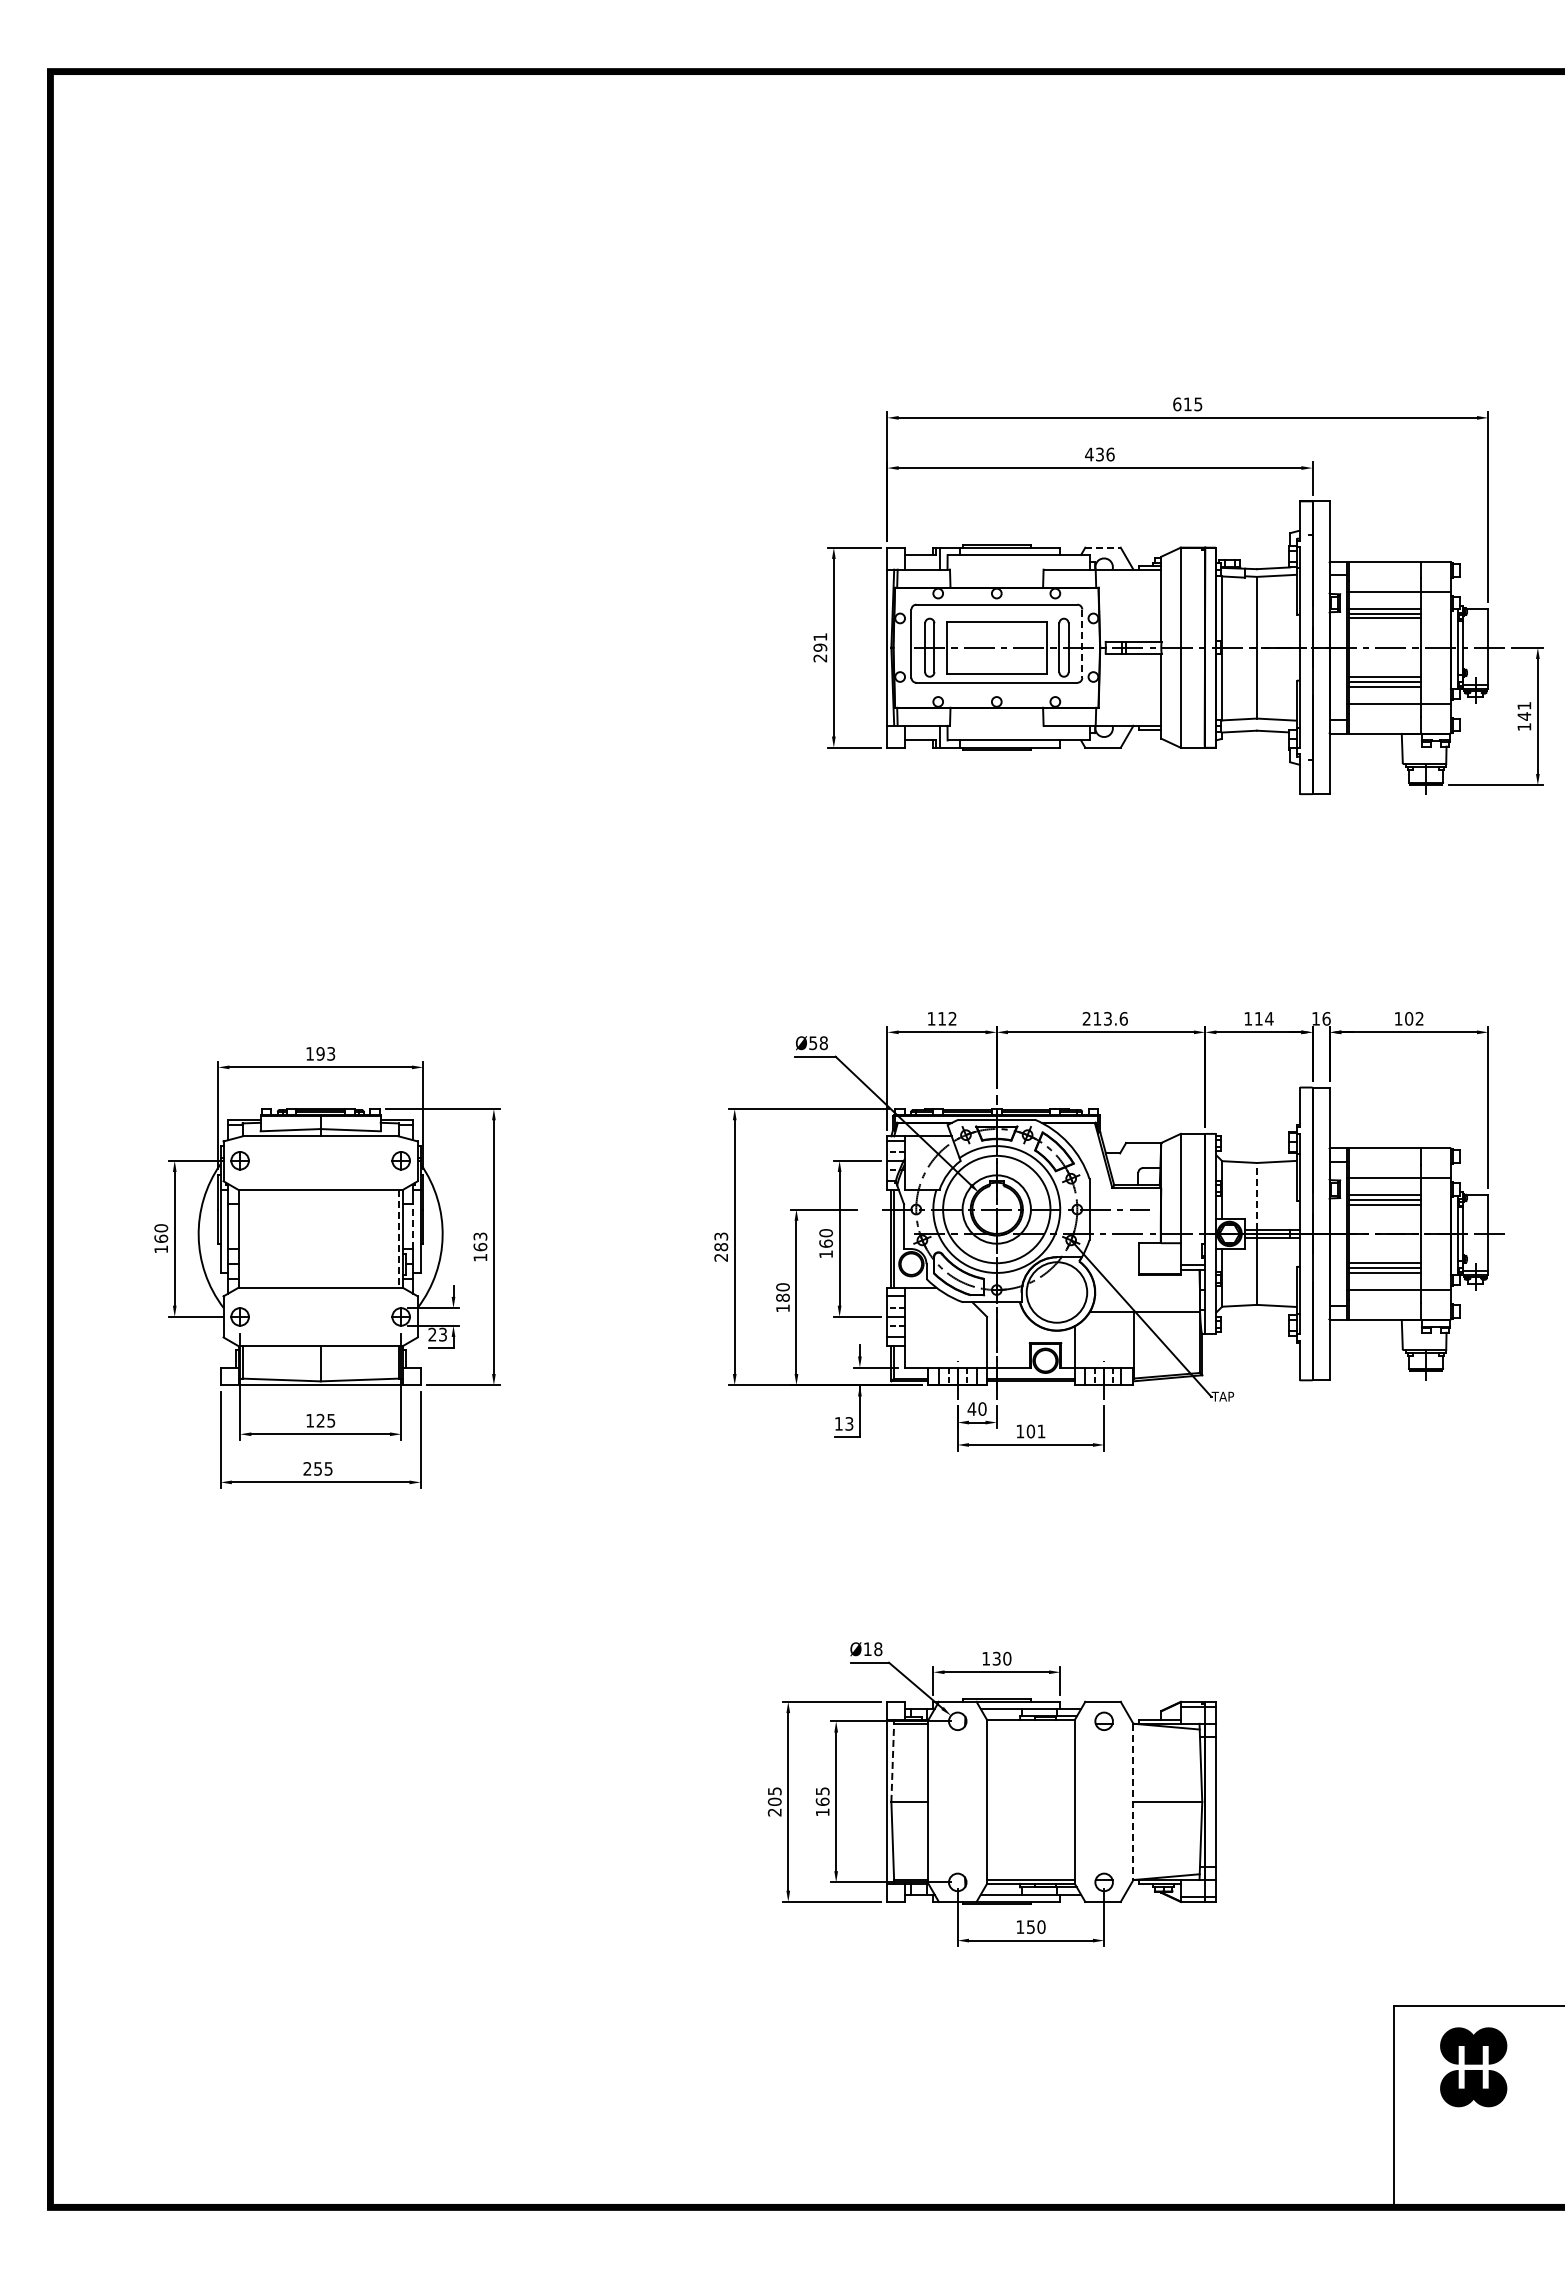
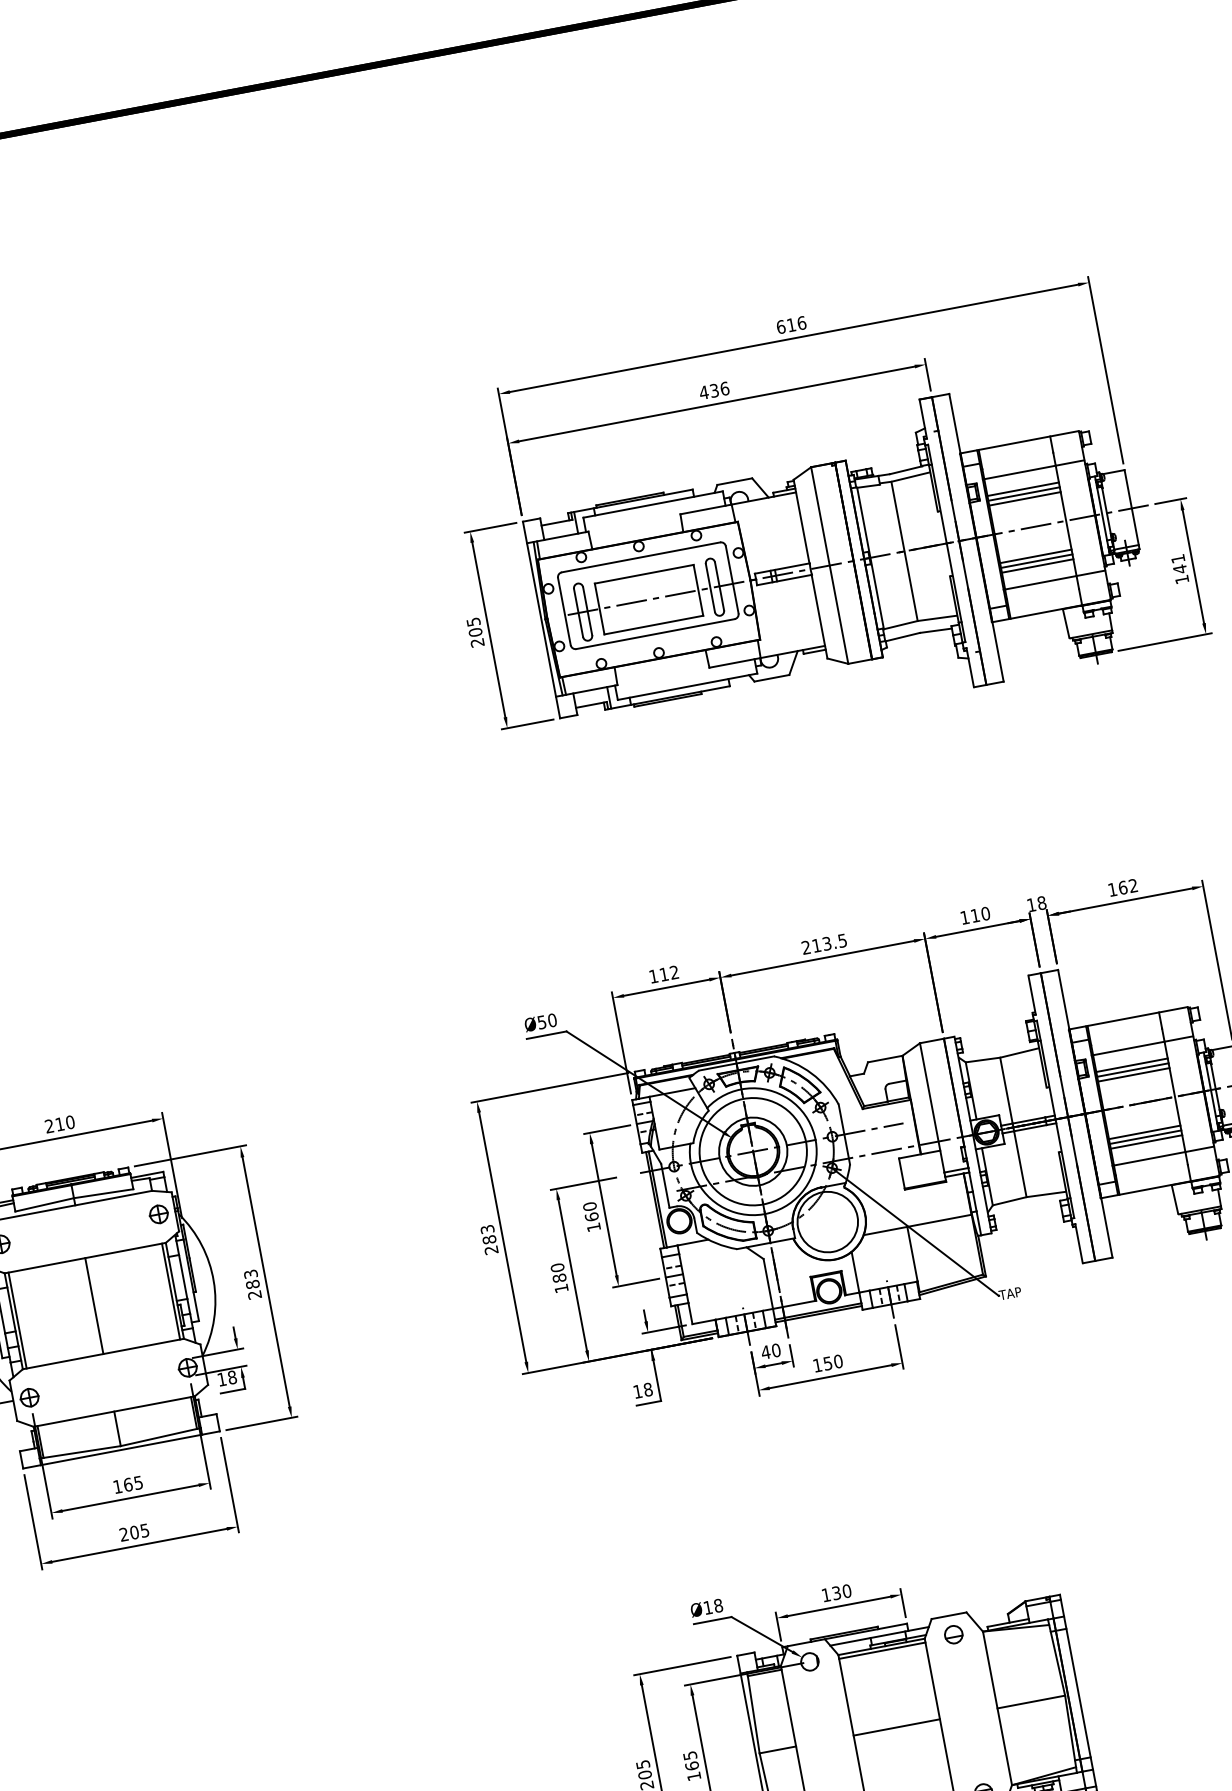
text: (1198, 404) -> (801, 323), 615 -> 616
line: (1103, 547) -> (735, 481), dashed -> solid
text: (820, 642) -> (474, 627), 291 -> 205
line: (1082, 644) -> (732, 580), dashed -> solid
text: (1123, 1018) -> (842, 940), 213.6 -> 213.5
text: (1269, 1018) -> (985, 913), 114 -> 110
text: (1326, 1018) -> (1041, 902), 16 -> 18
text: (1409, 1018) -> (1123, 887), 102 -> 162
text: (823, 1042) -> (551, 1019), Ø58 -> Ø50
text: (320, 1053) -> (59, 1123), 193 -> 210
line: (1256, 1196) -> (1006, 1090), dashed -> solid
line: (413, 1226) -> (183, 1276), dashed -> solid
line: (242, 1238) -> (17, 1320), added
line: (320, 1238) -> (94, 1305), added
line: (398, 1238) -> (170, 1291), dashed -> solid
text: (480, 1252) -> (253, 1289), 163 -> 283
text: (437, 1334) -> (226, 1378), 23 -> 18
text: (320, 1420) -> (127, 1484), 125 -> 165
text: (849, 1423) -> (648, 1389), 13 -> 18
text: (1035, 1431) -> (832, 1362), 101 -> 150
text: (318, 1468) -> (134, 1532), 255 -> 205
line: (1030, 1723) -> (881, 1650), added
line: (892, 1762) -> (753, 1714), dashed -> solid
line: (1030, 1801) -> (896, 1727), added
line: (1133, 1802) -> (997, 1708), dashed -> solid

